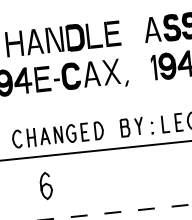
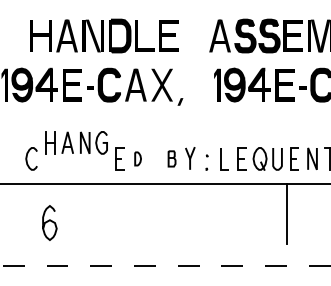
part: (124, 127) -> (171, 158), size x0.7
part: (98, 130) -> (137, 158), size x0.6
part: (51, 135) -> (76, 142), moved
curve: (45, 184) -> (49, 221), moved

